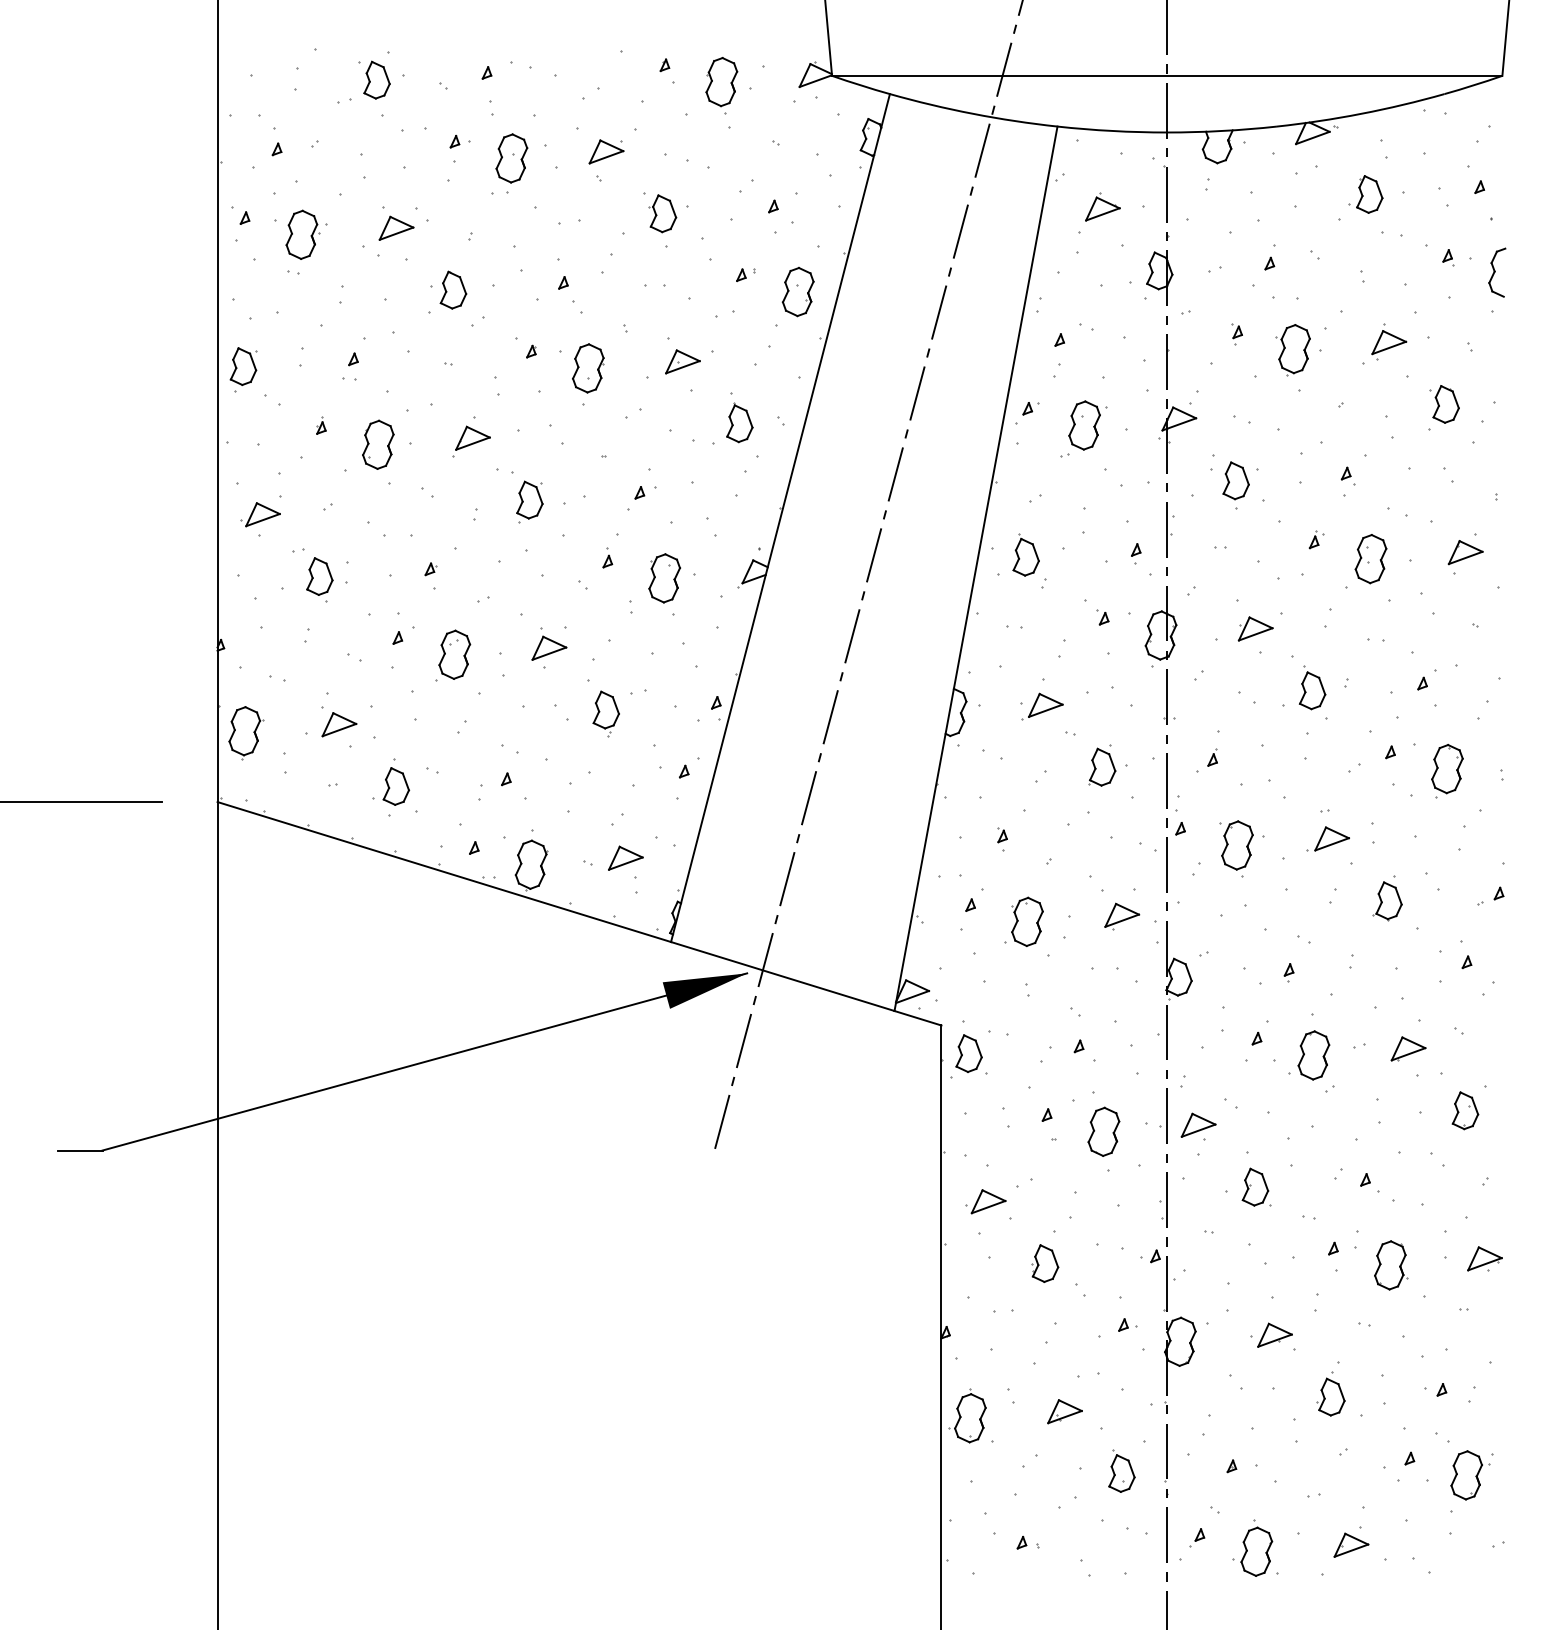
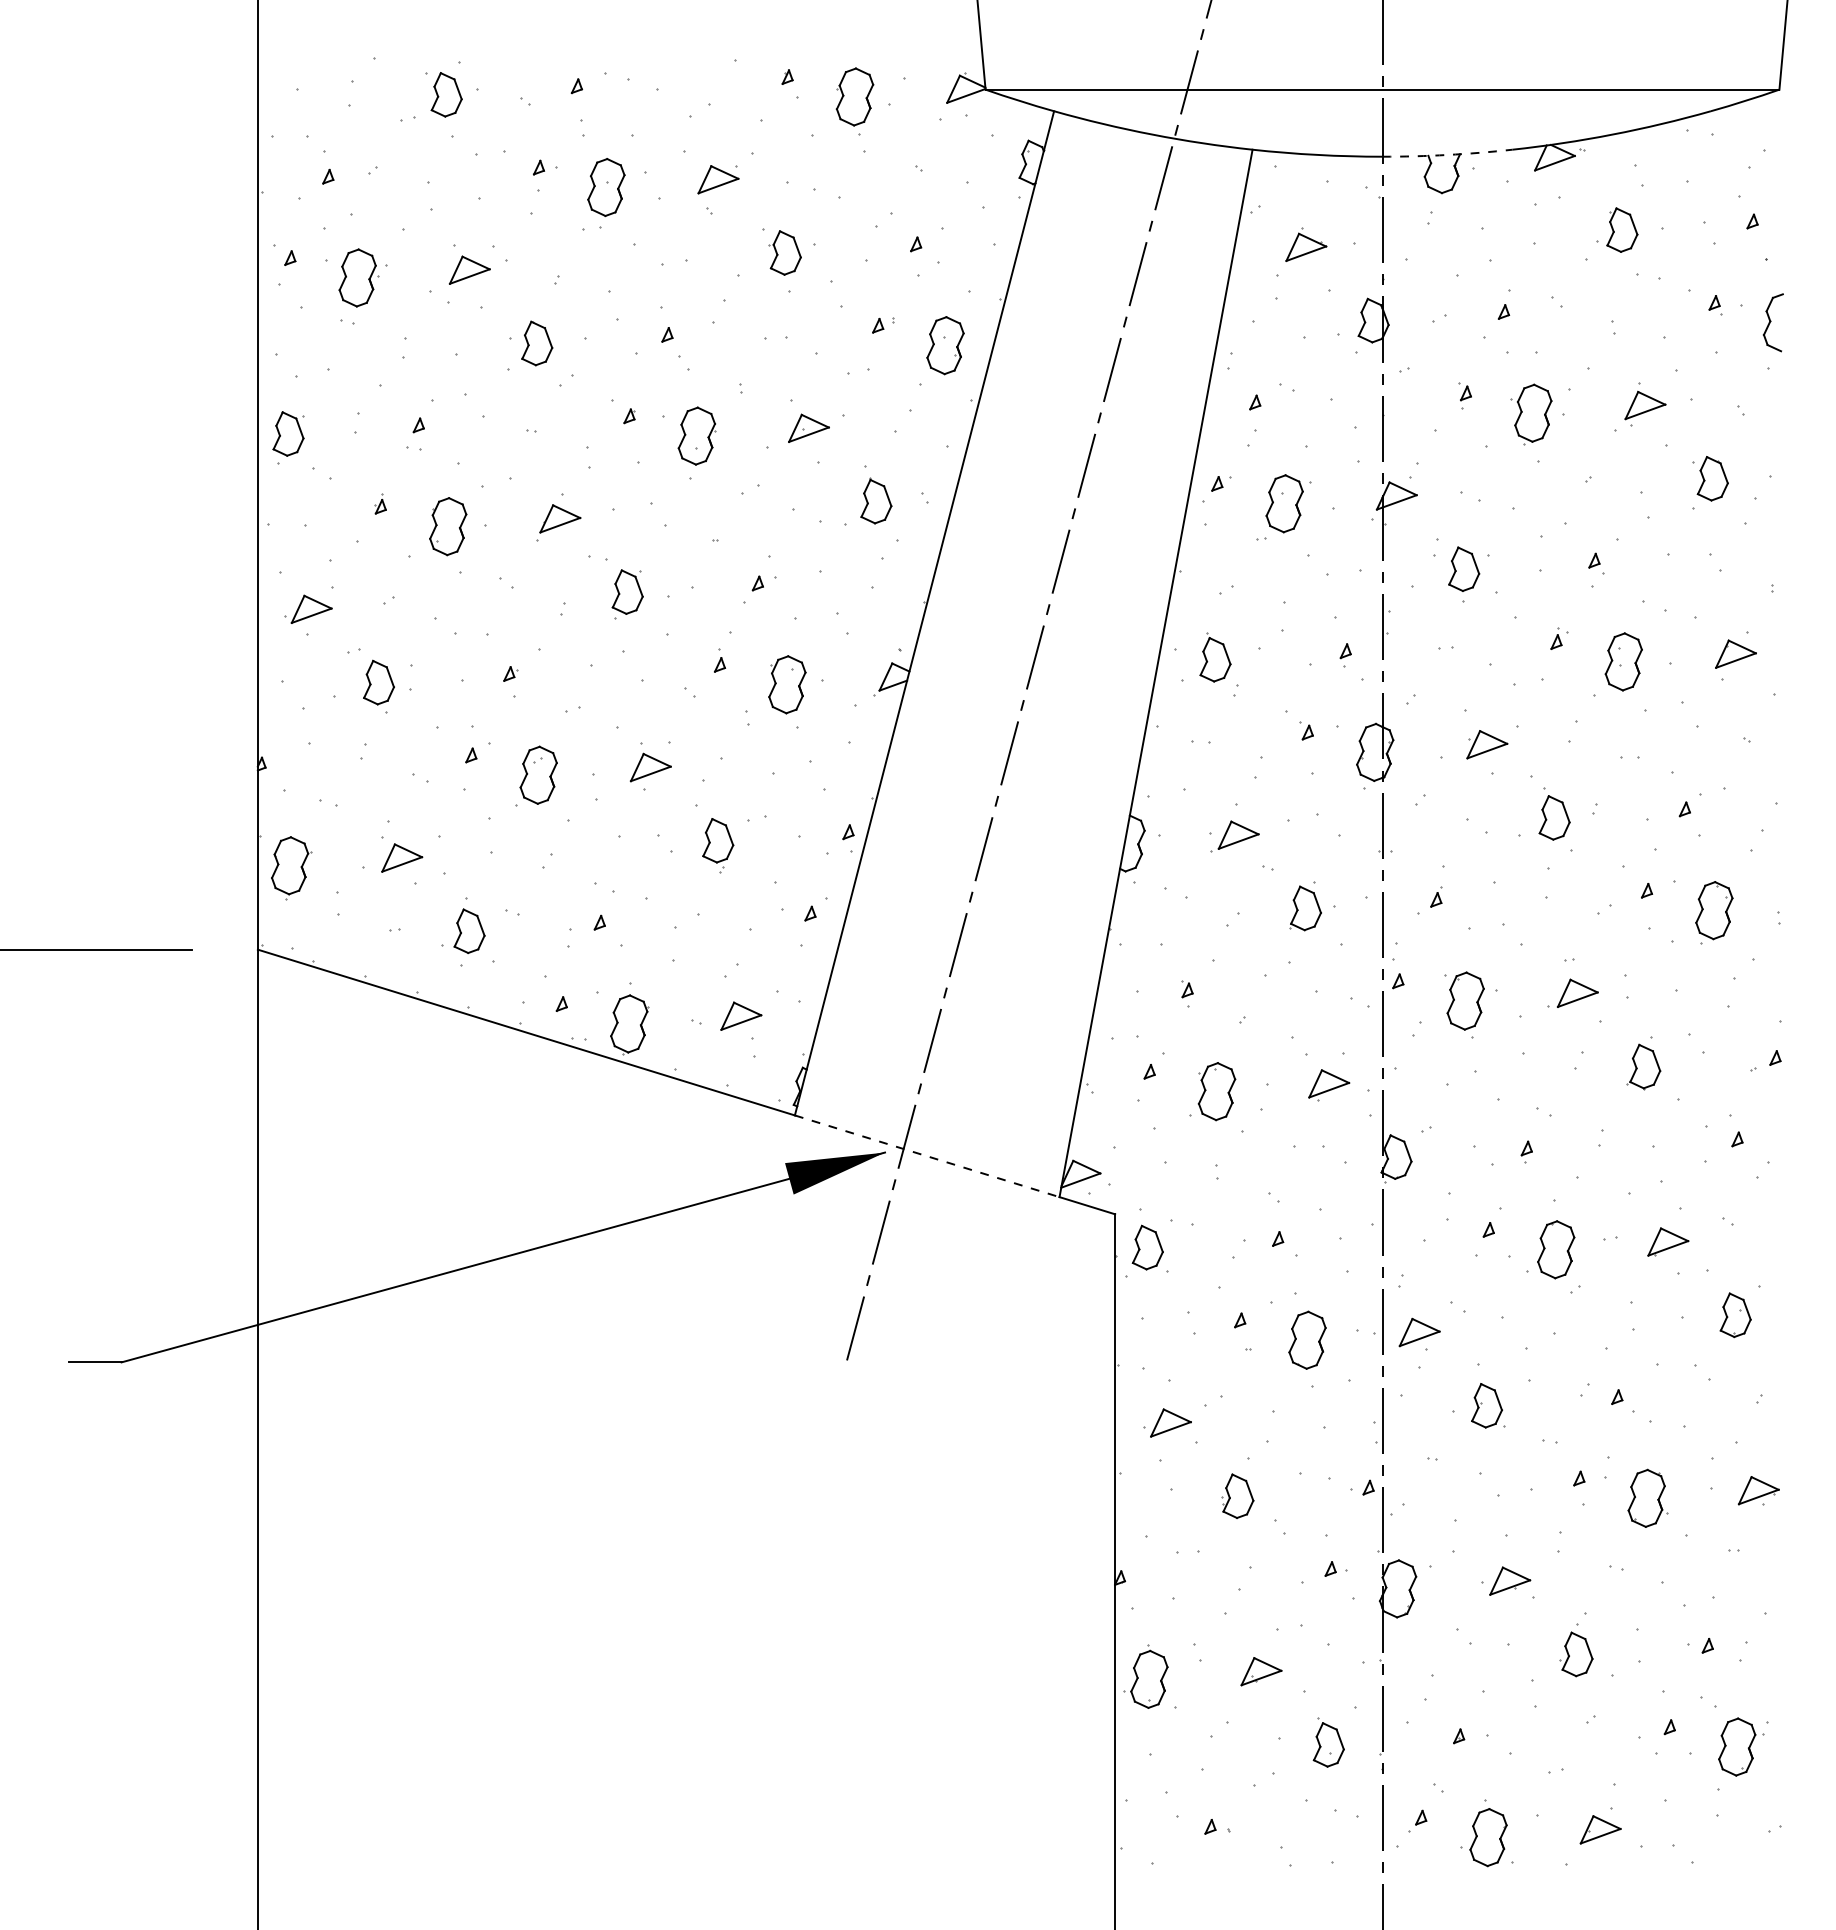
arc: (1222, 130) -> (1447, 154), solid -> dashed
line: (783, 976) -> (927, 1156), solid -> dashed

